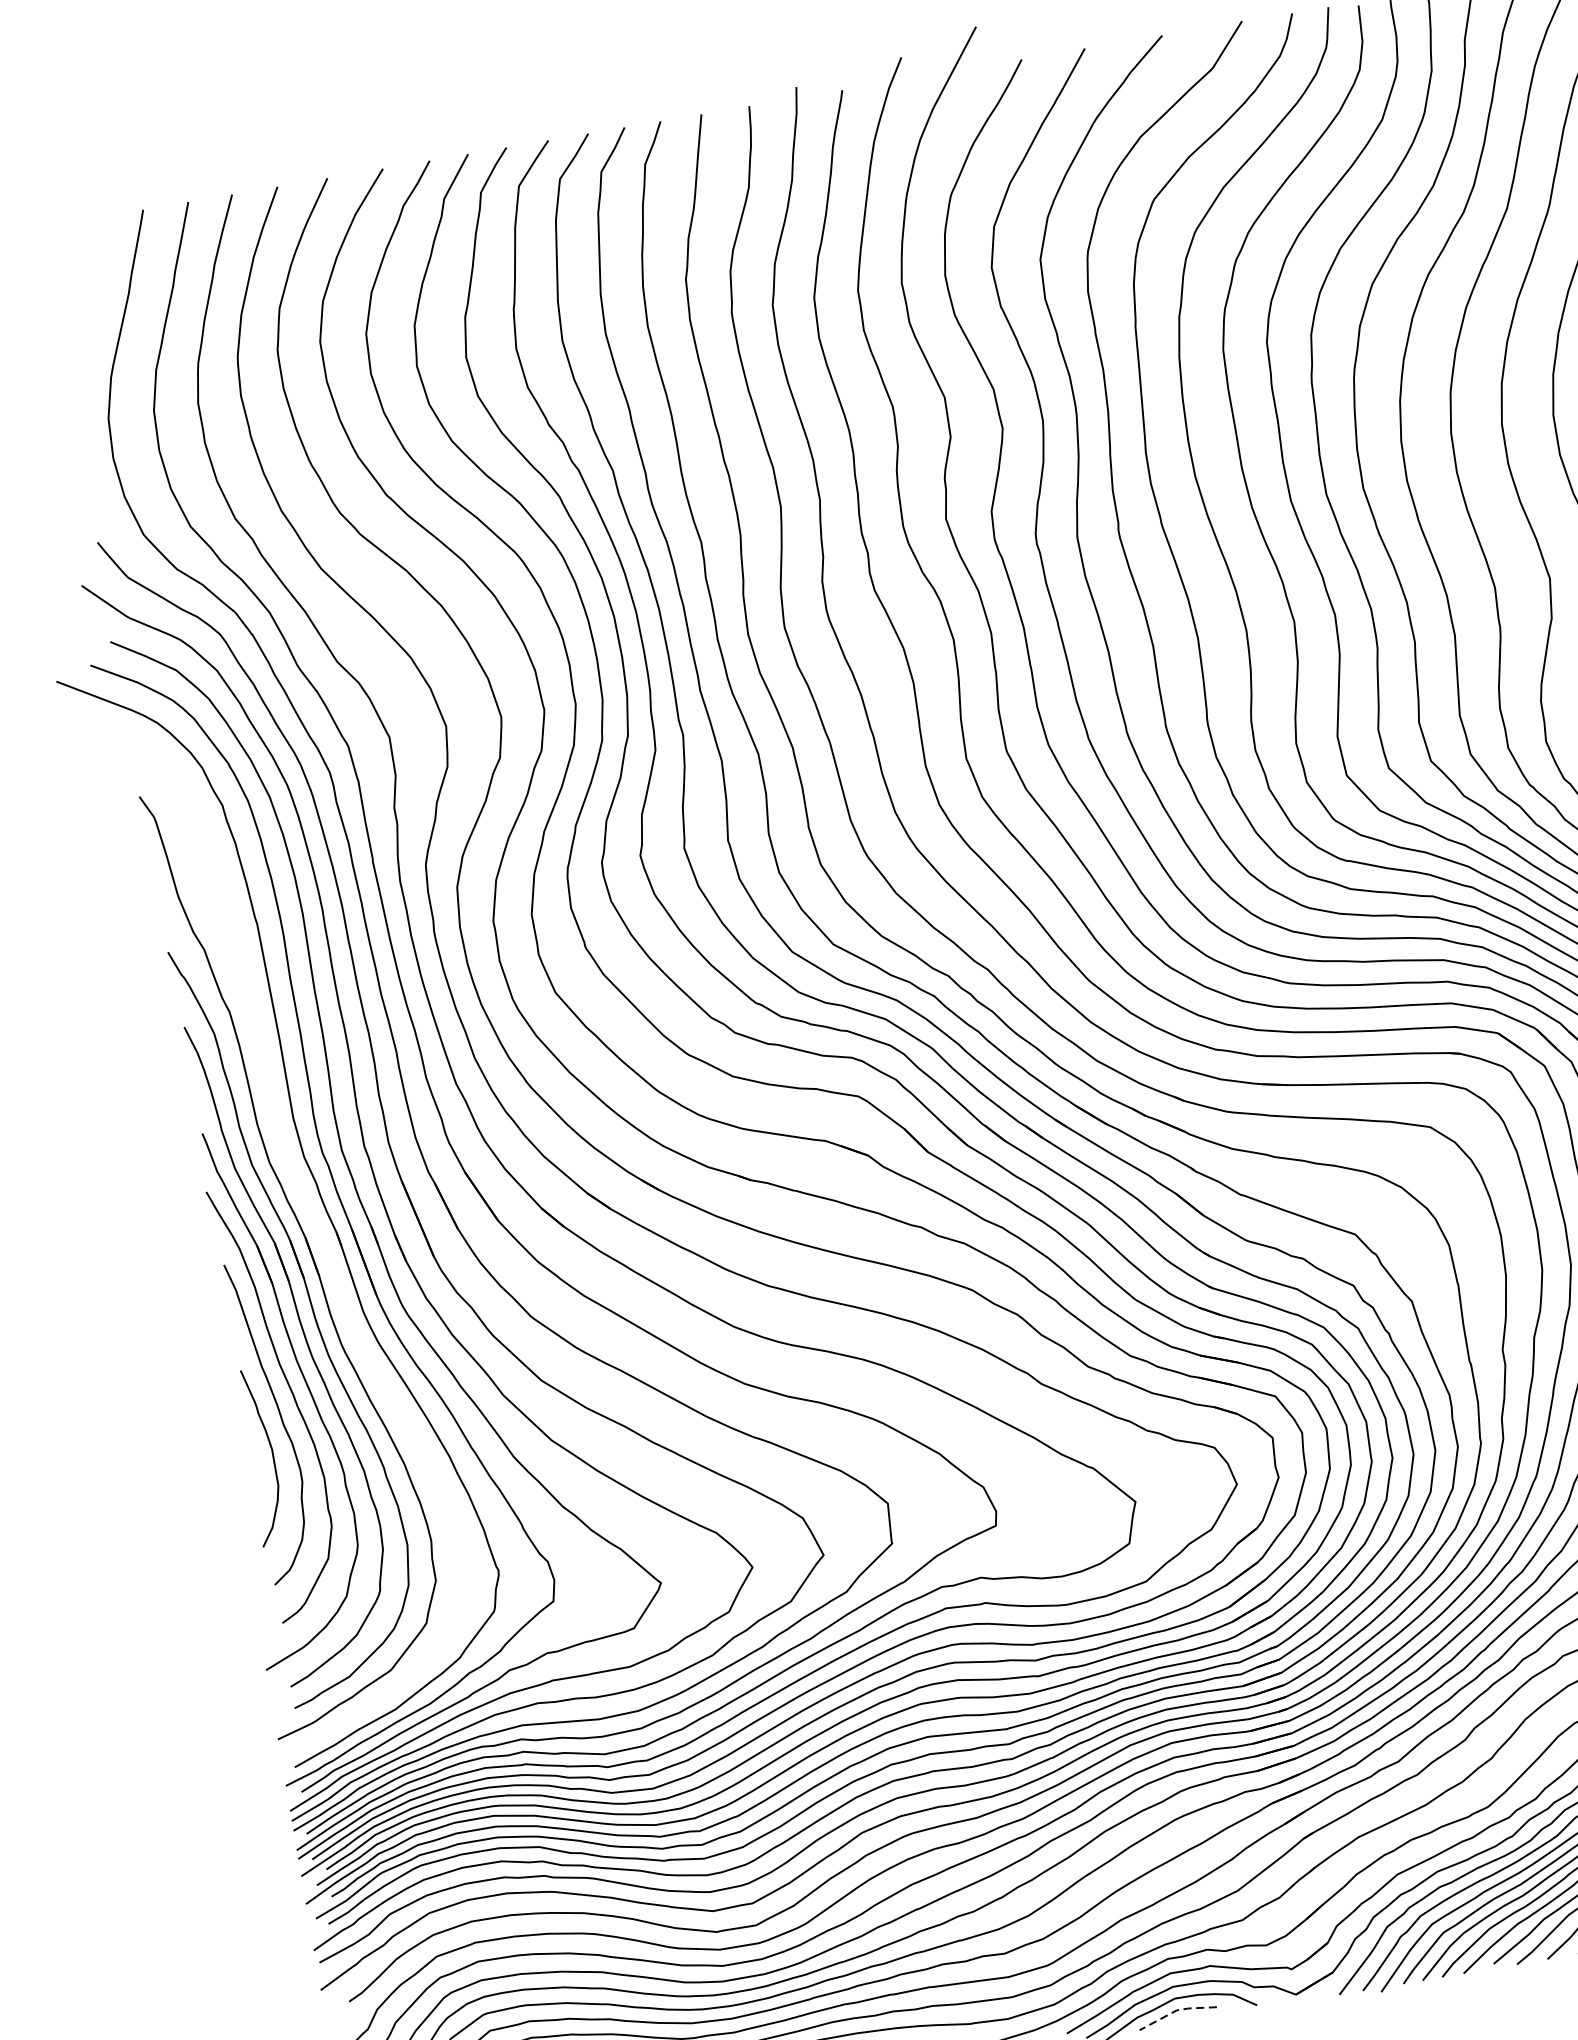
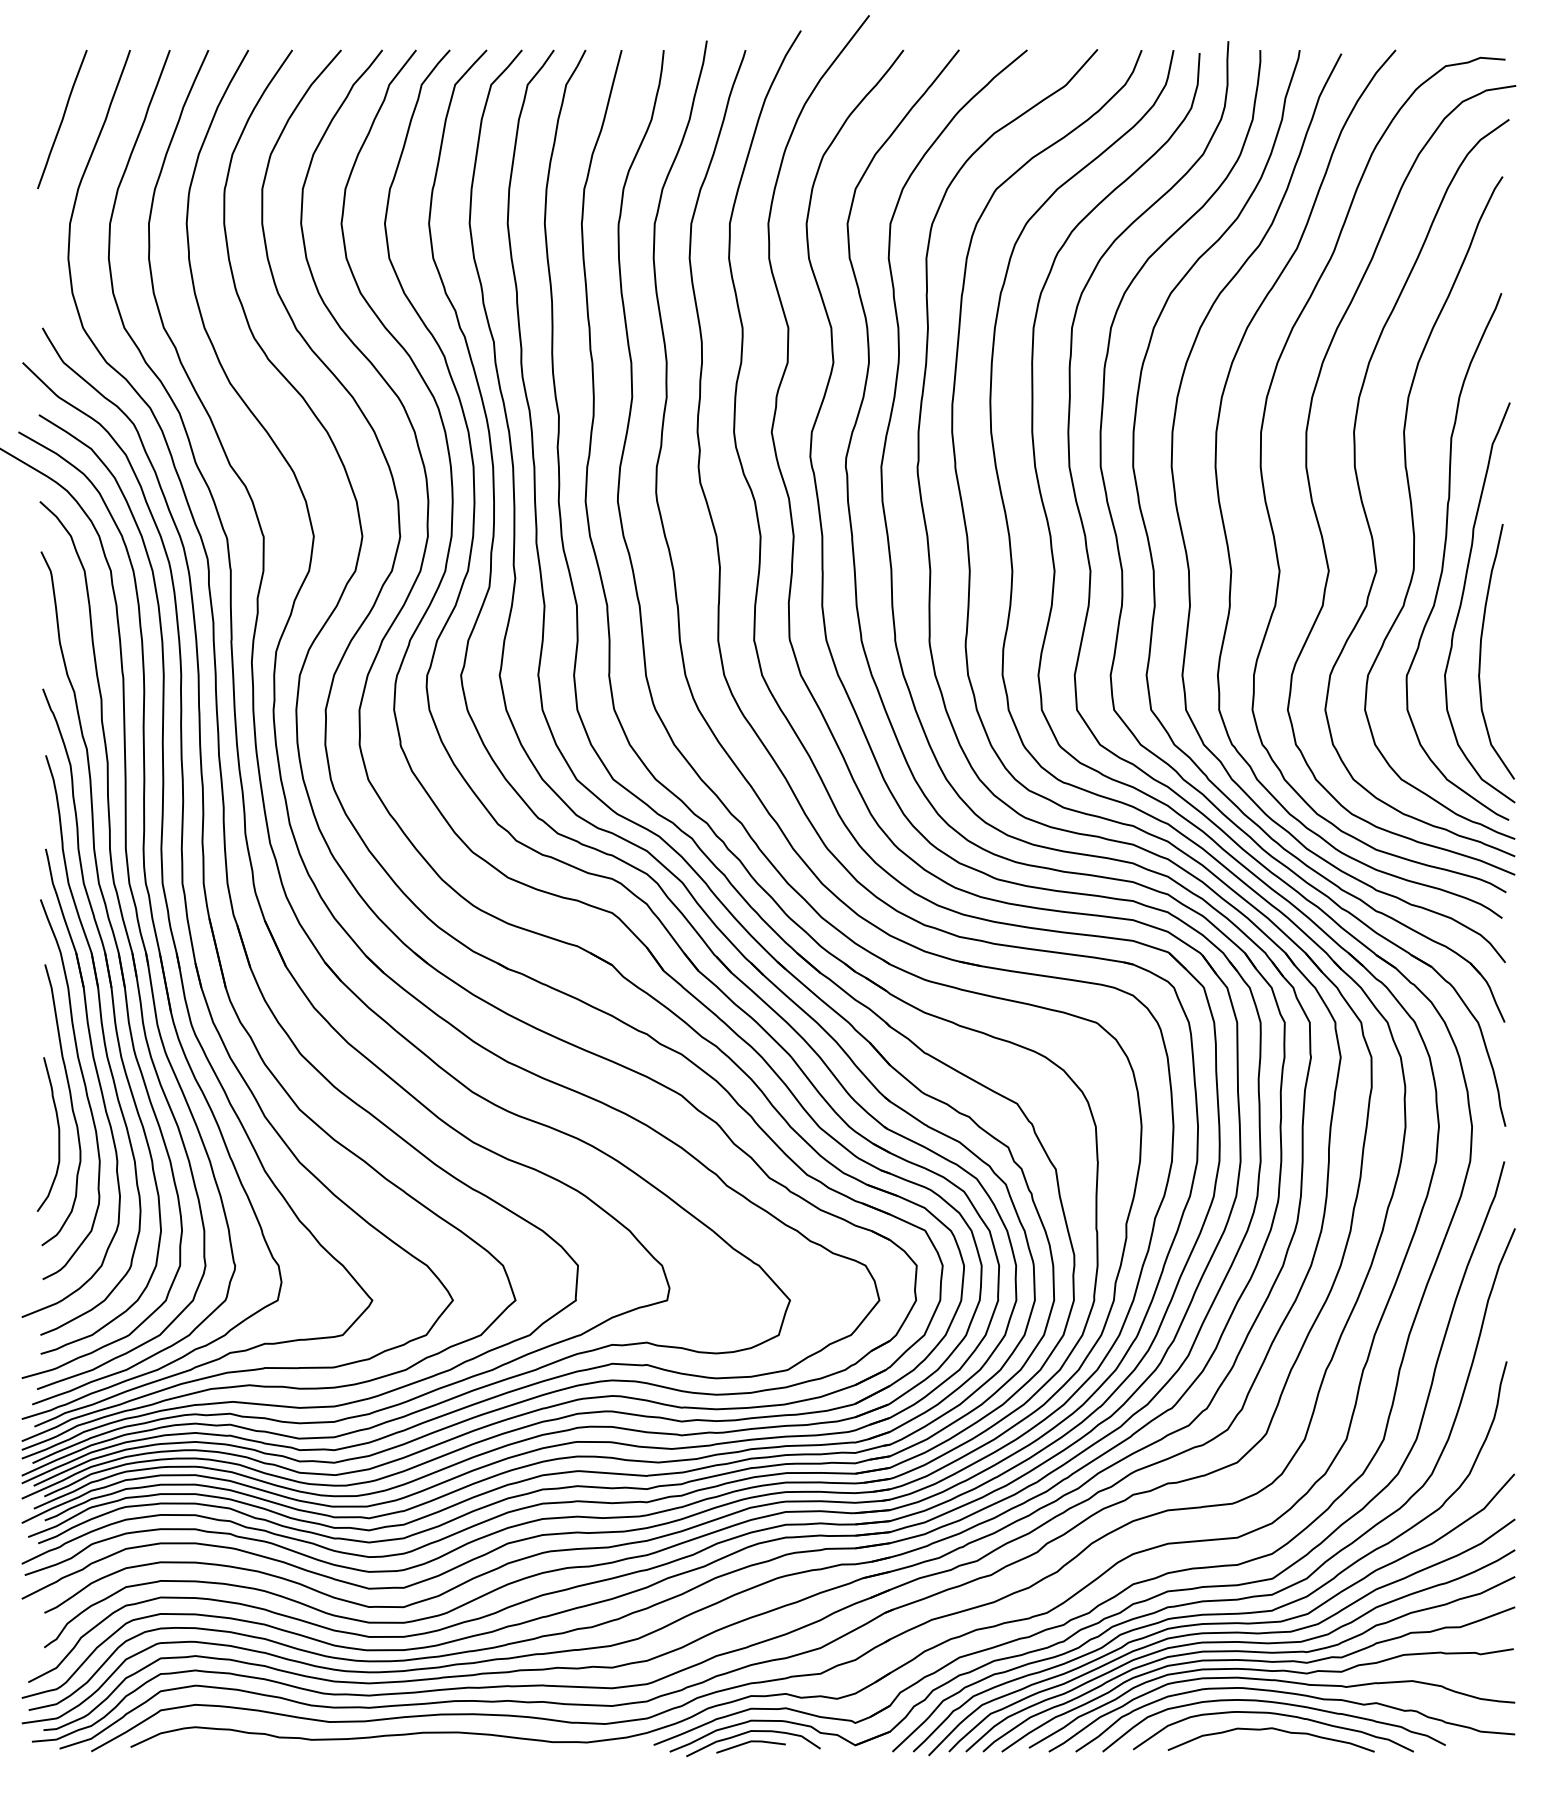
line: (79, 301) -> (62, 119), added
part: (314, 1224) -> (128, 943), added
line: (1177, 2010) -> (751, 1741), dashed -> solid

